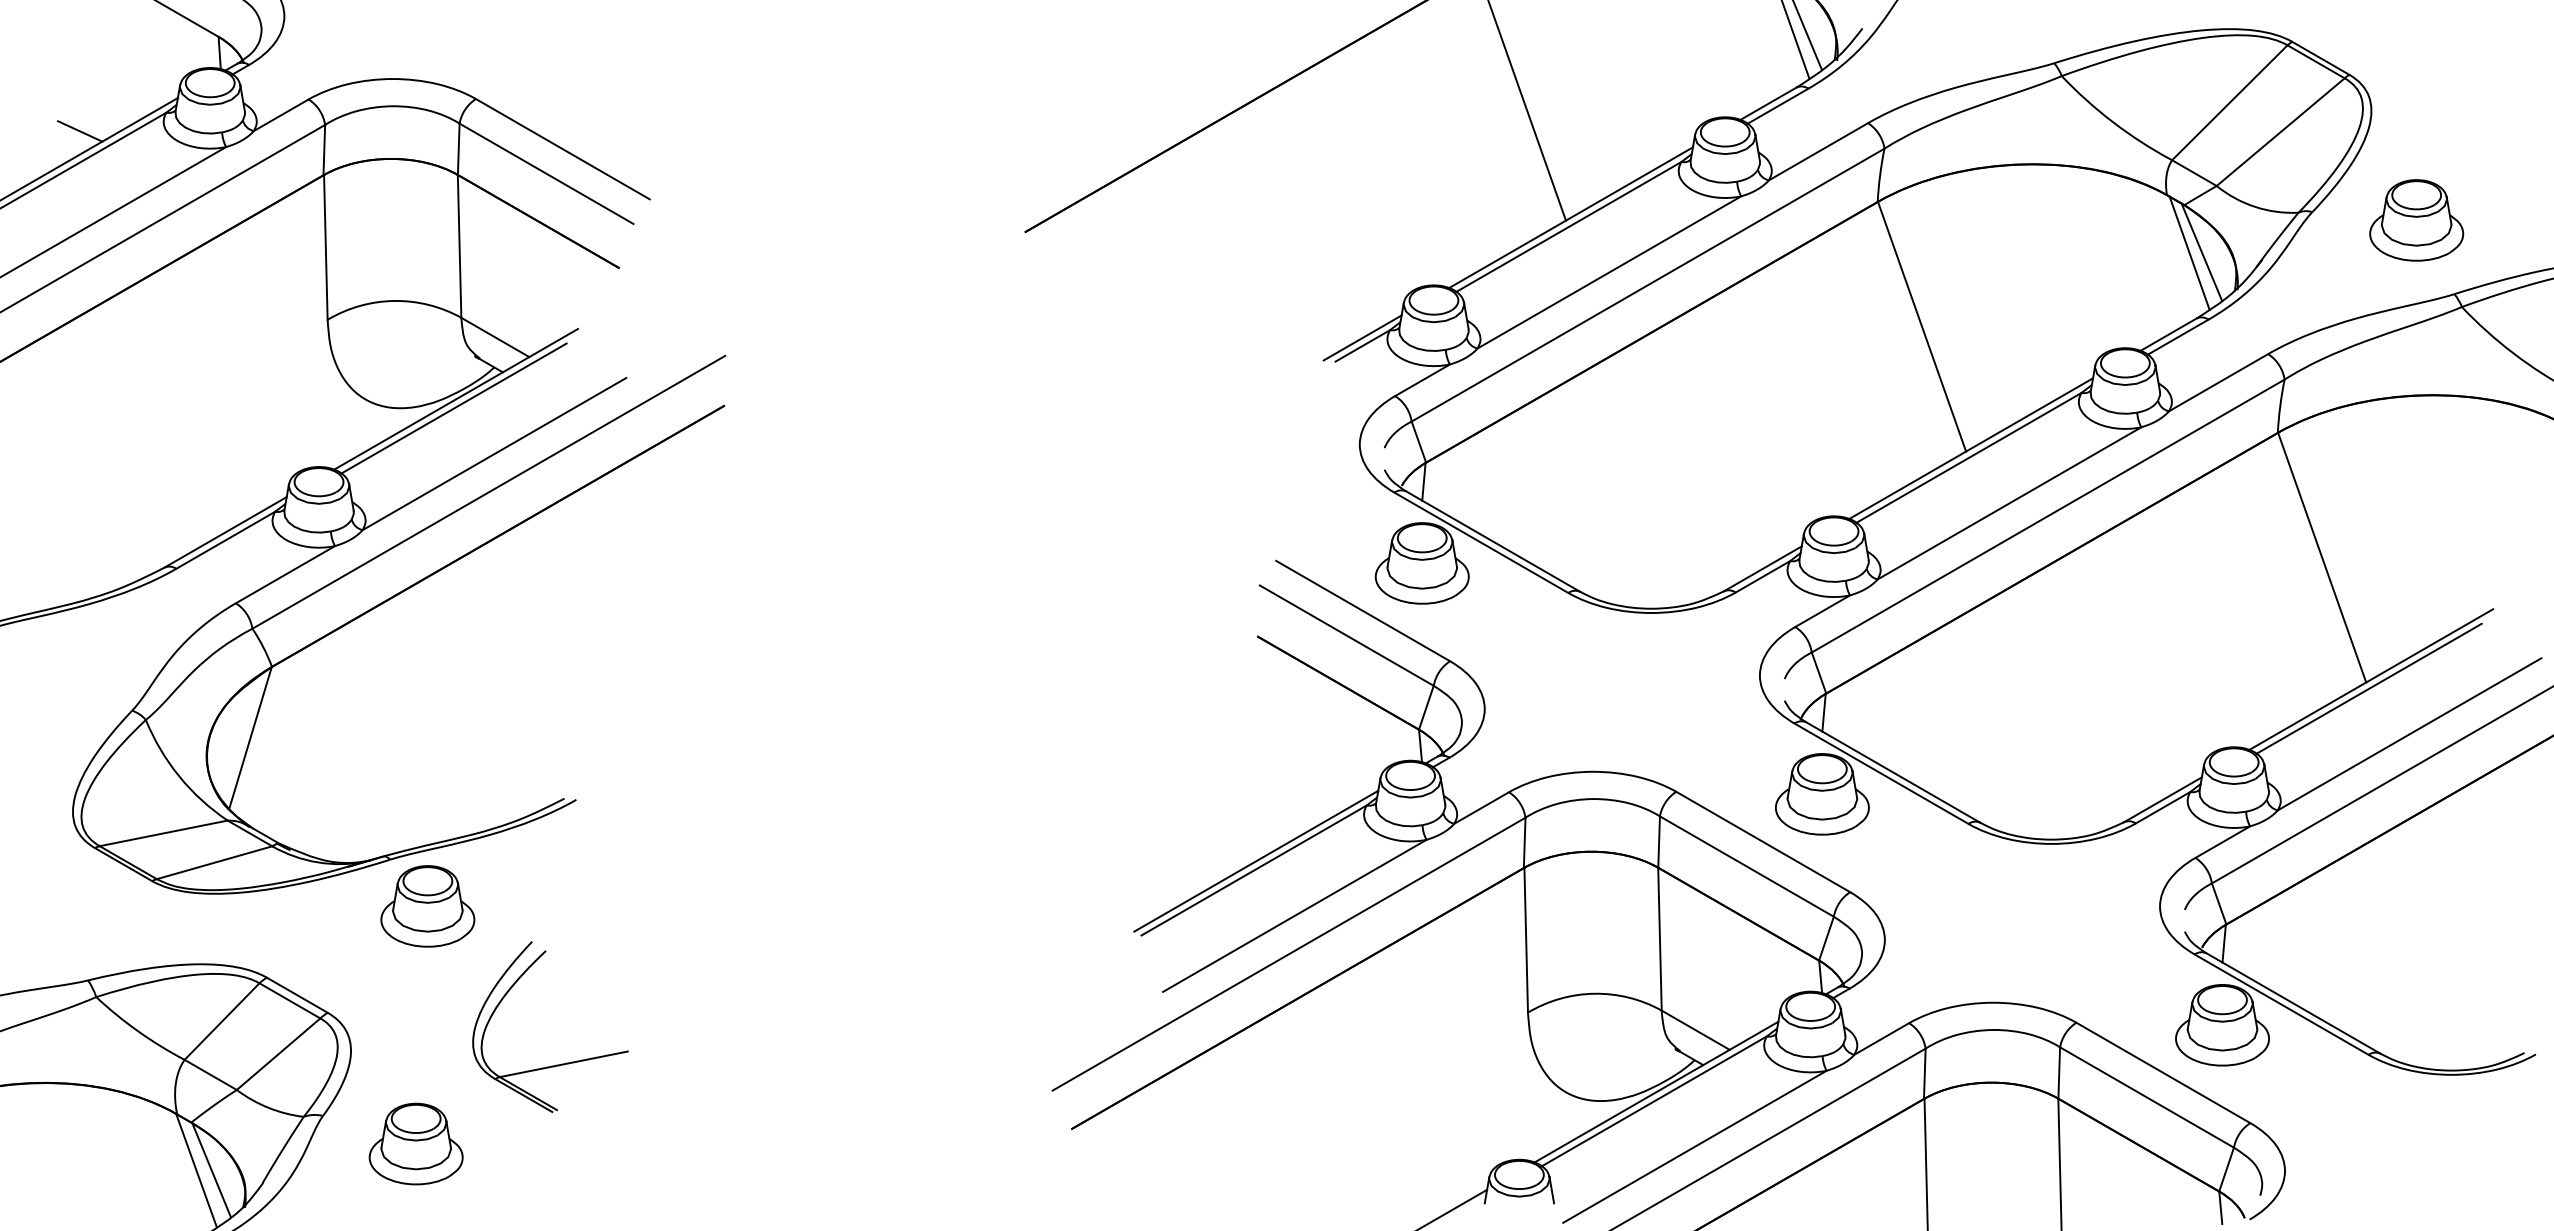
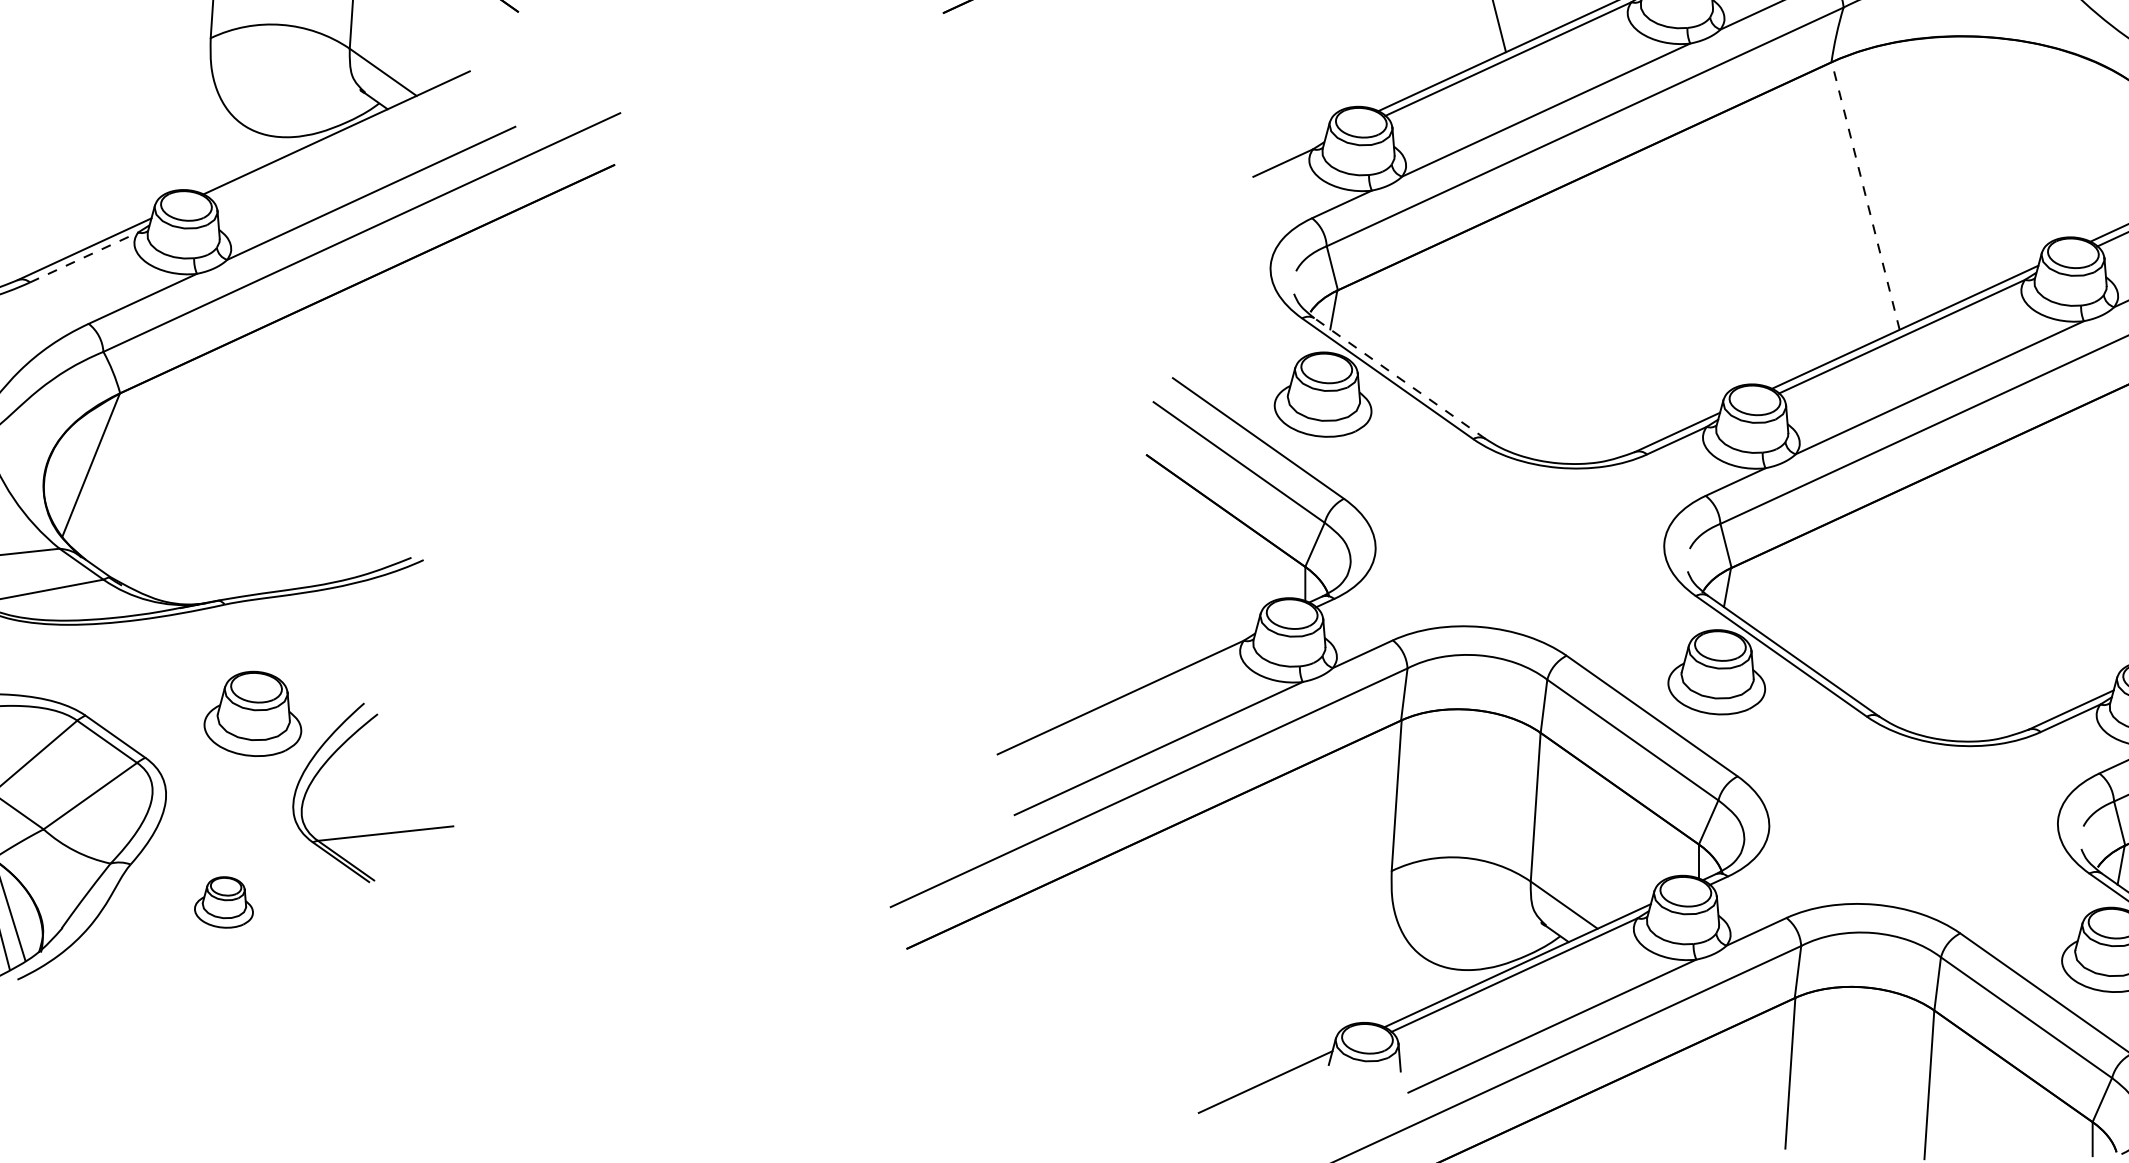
line: (1921, 326) -> (1865, 195), solid -> dashed
line: (1362, 337) -> (1283, 154), removed
line: (453, 408) -> (333, 142), removed
line: (226, 540) -> (84, 257), solid -> dashed
line: (1492, 541) -> (1399, 378), solid -> dashed
line: (1256, 860) -> (1124, 687), removed
part: (427, 906) -> (253, 713), moved
part: (415, 1143) -> (224, 901), size x0.6

